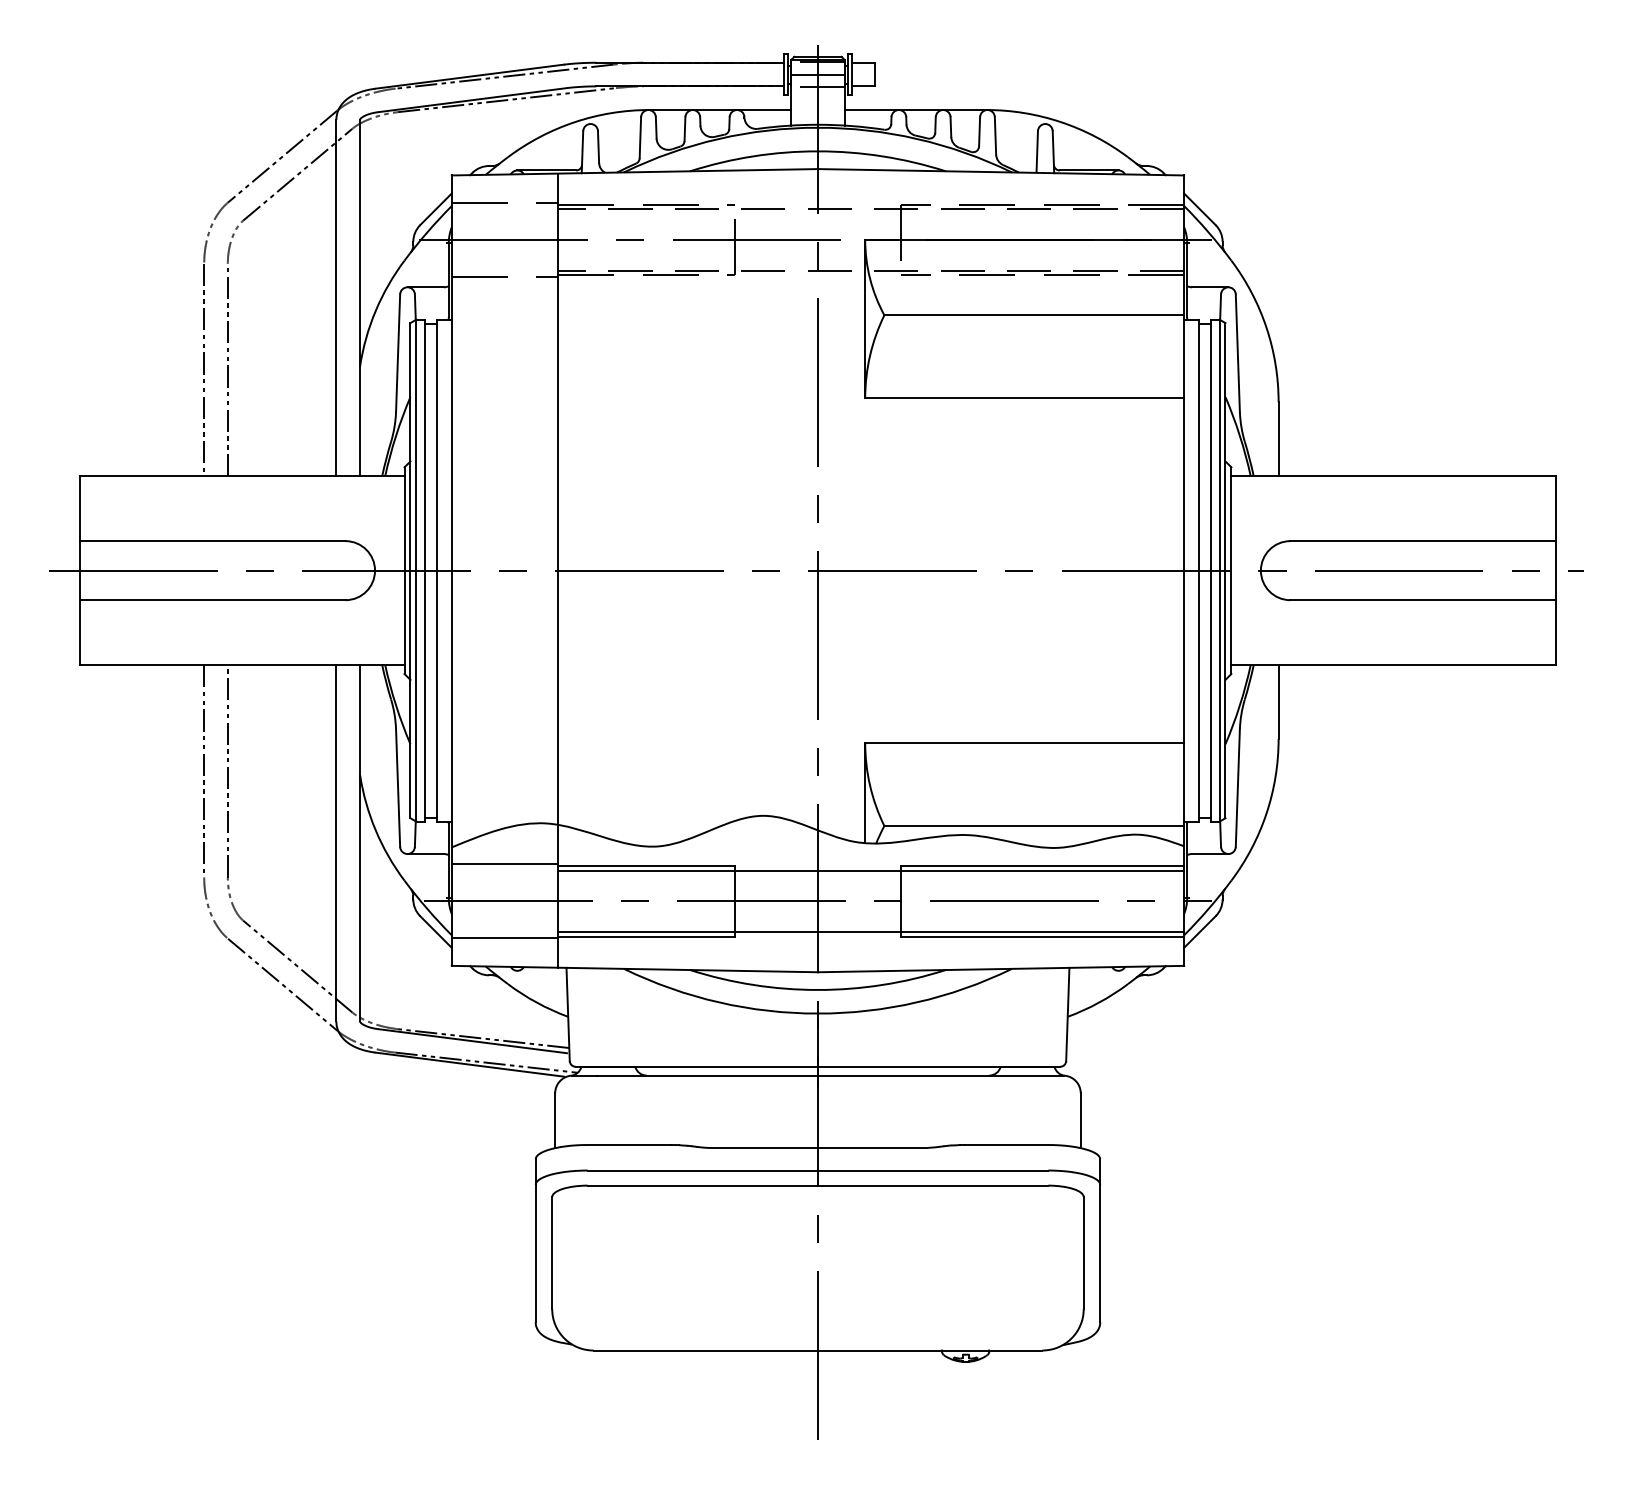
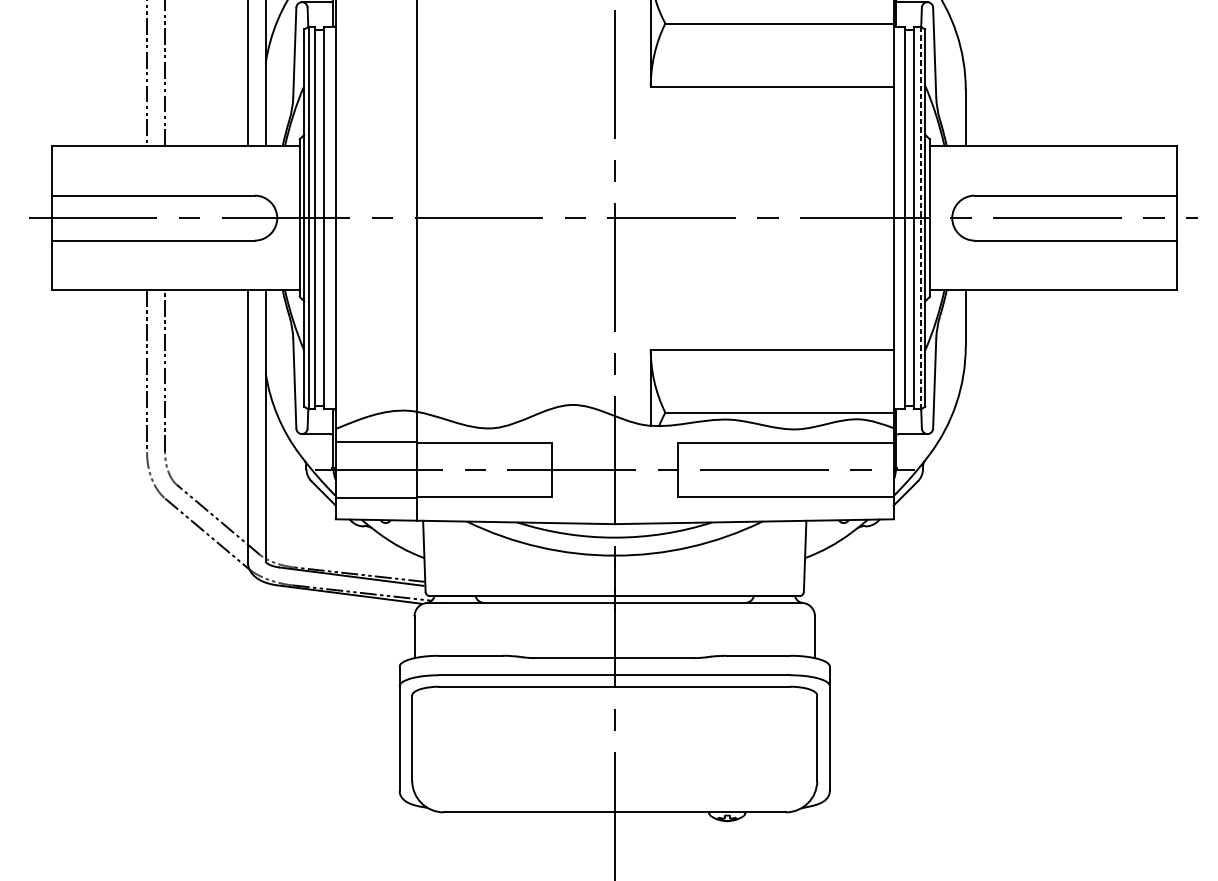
line: (1219, 570) -> (920, 218), solid -> dashed
line: (871, 870) -> (655, 446), removed
line: (871, 932) -> (655, 493), removed

